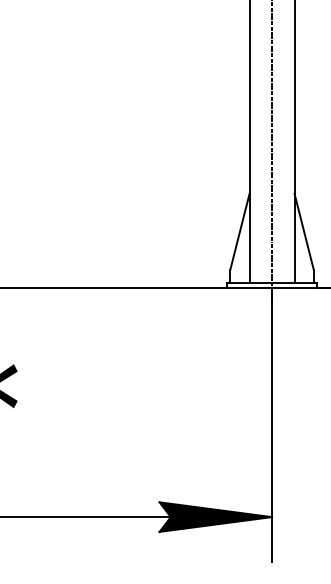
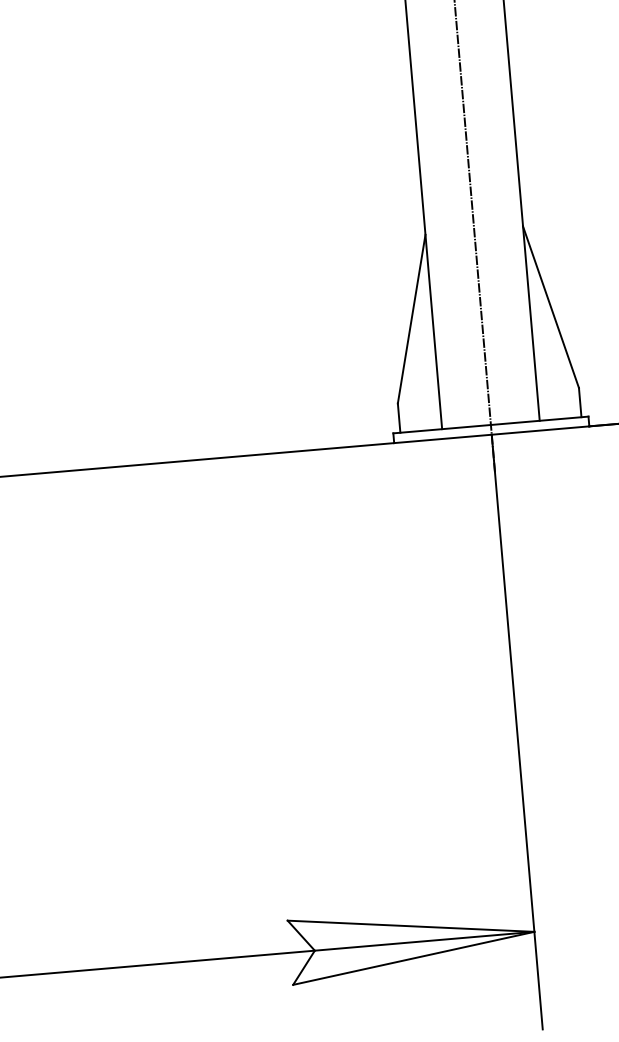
fill: (215, 516) -> (411, 941), removed

